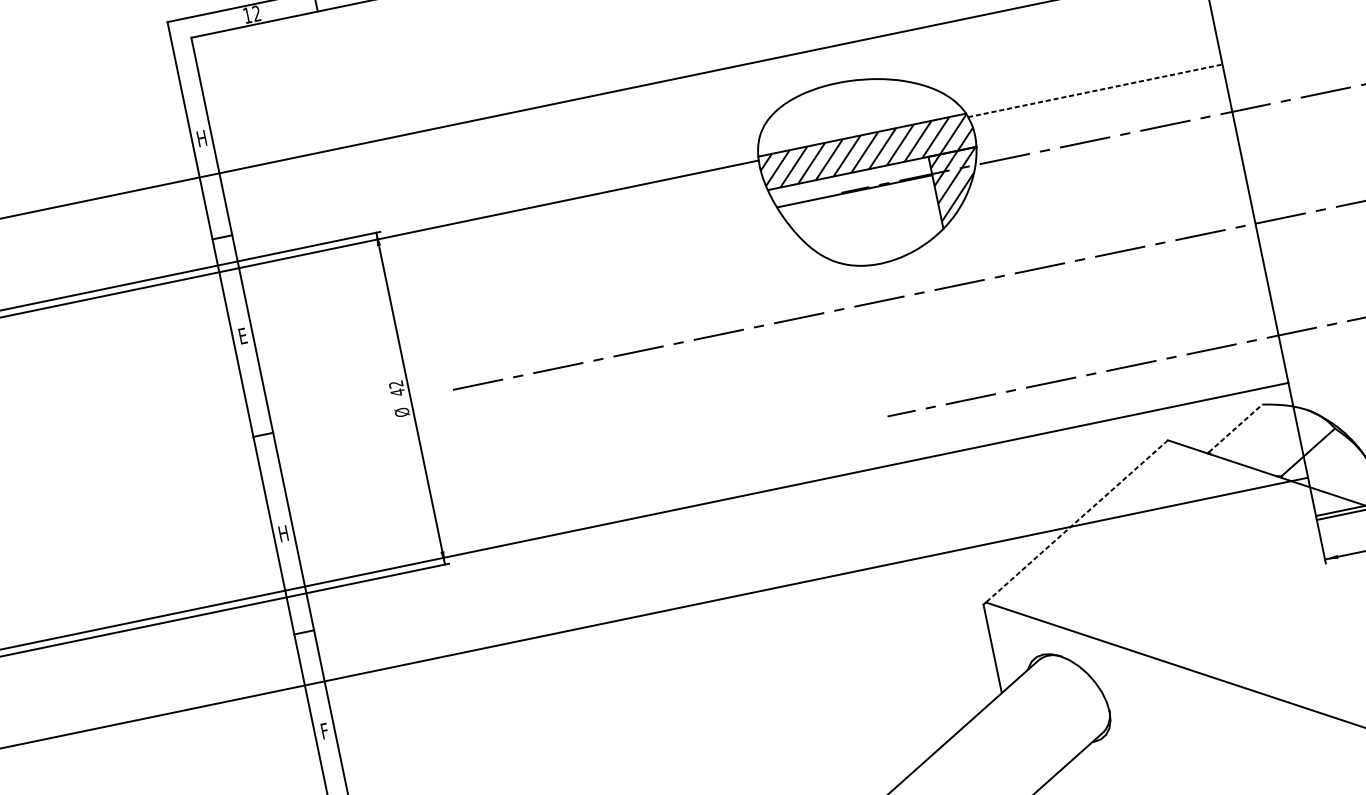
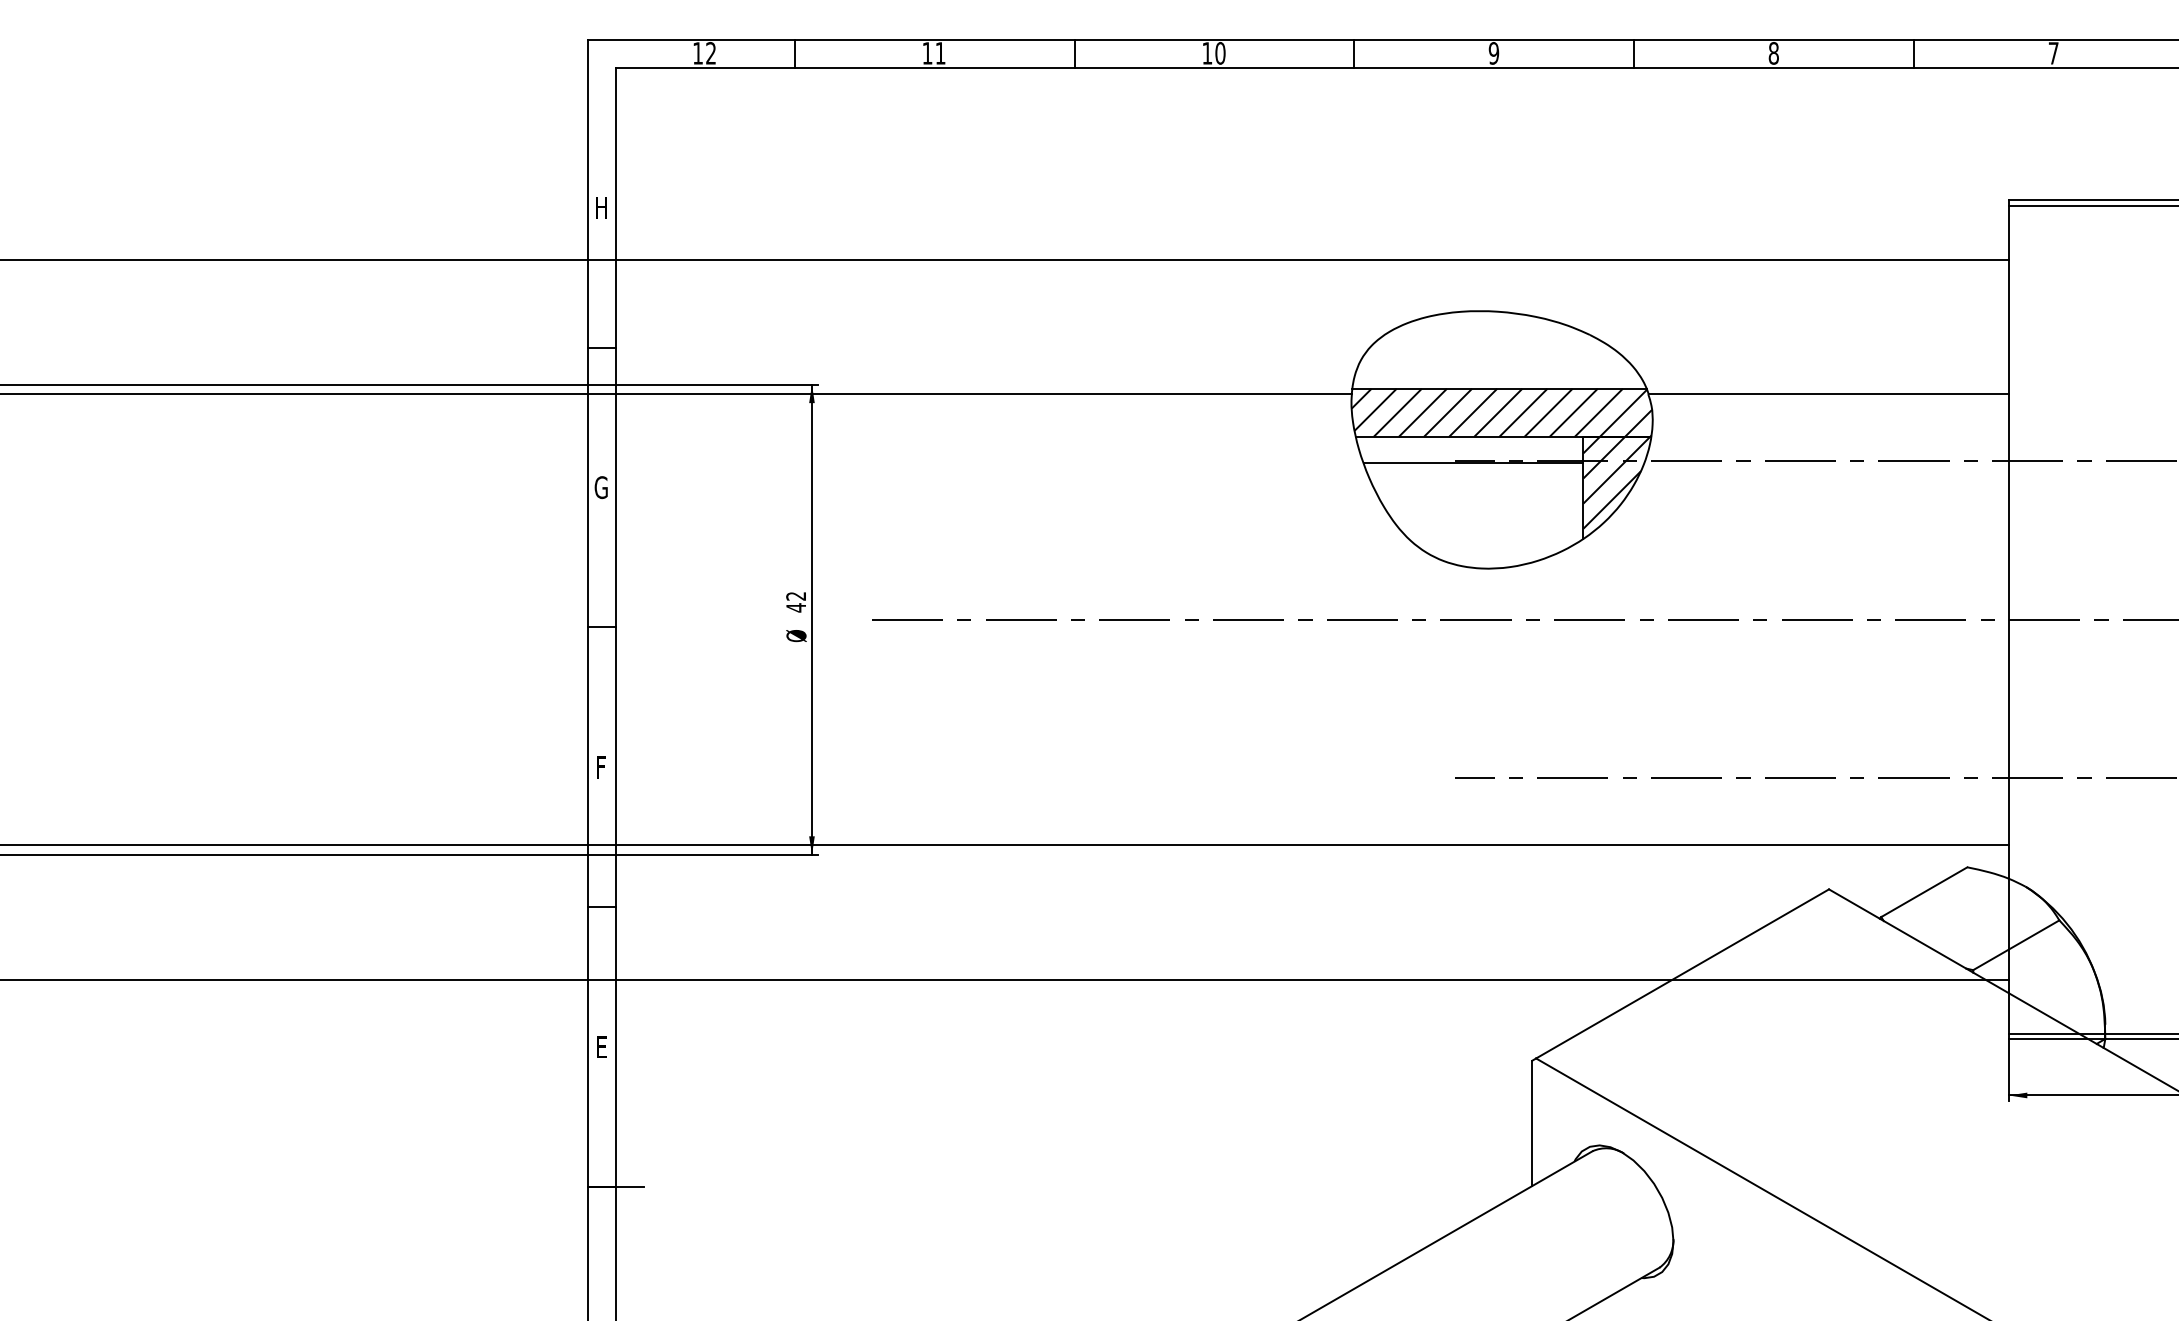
line: (1095, 90) -> (1829, 394), dashed -> solid
text: (242, 336) -> (600, 487), E -> G
line: (1235, 428) -> (1924, 892), dashed -> solid
line: (1076, 521) -> (1682, 974), dashed -> solid
text: (283, 533) -> (601, 767), H -> F
text: (324, 730) -> (601, 1046), F -> E

